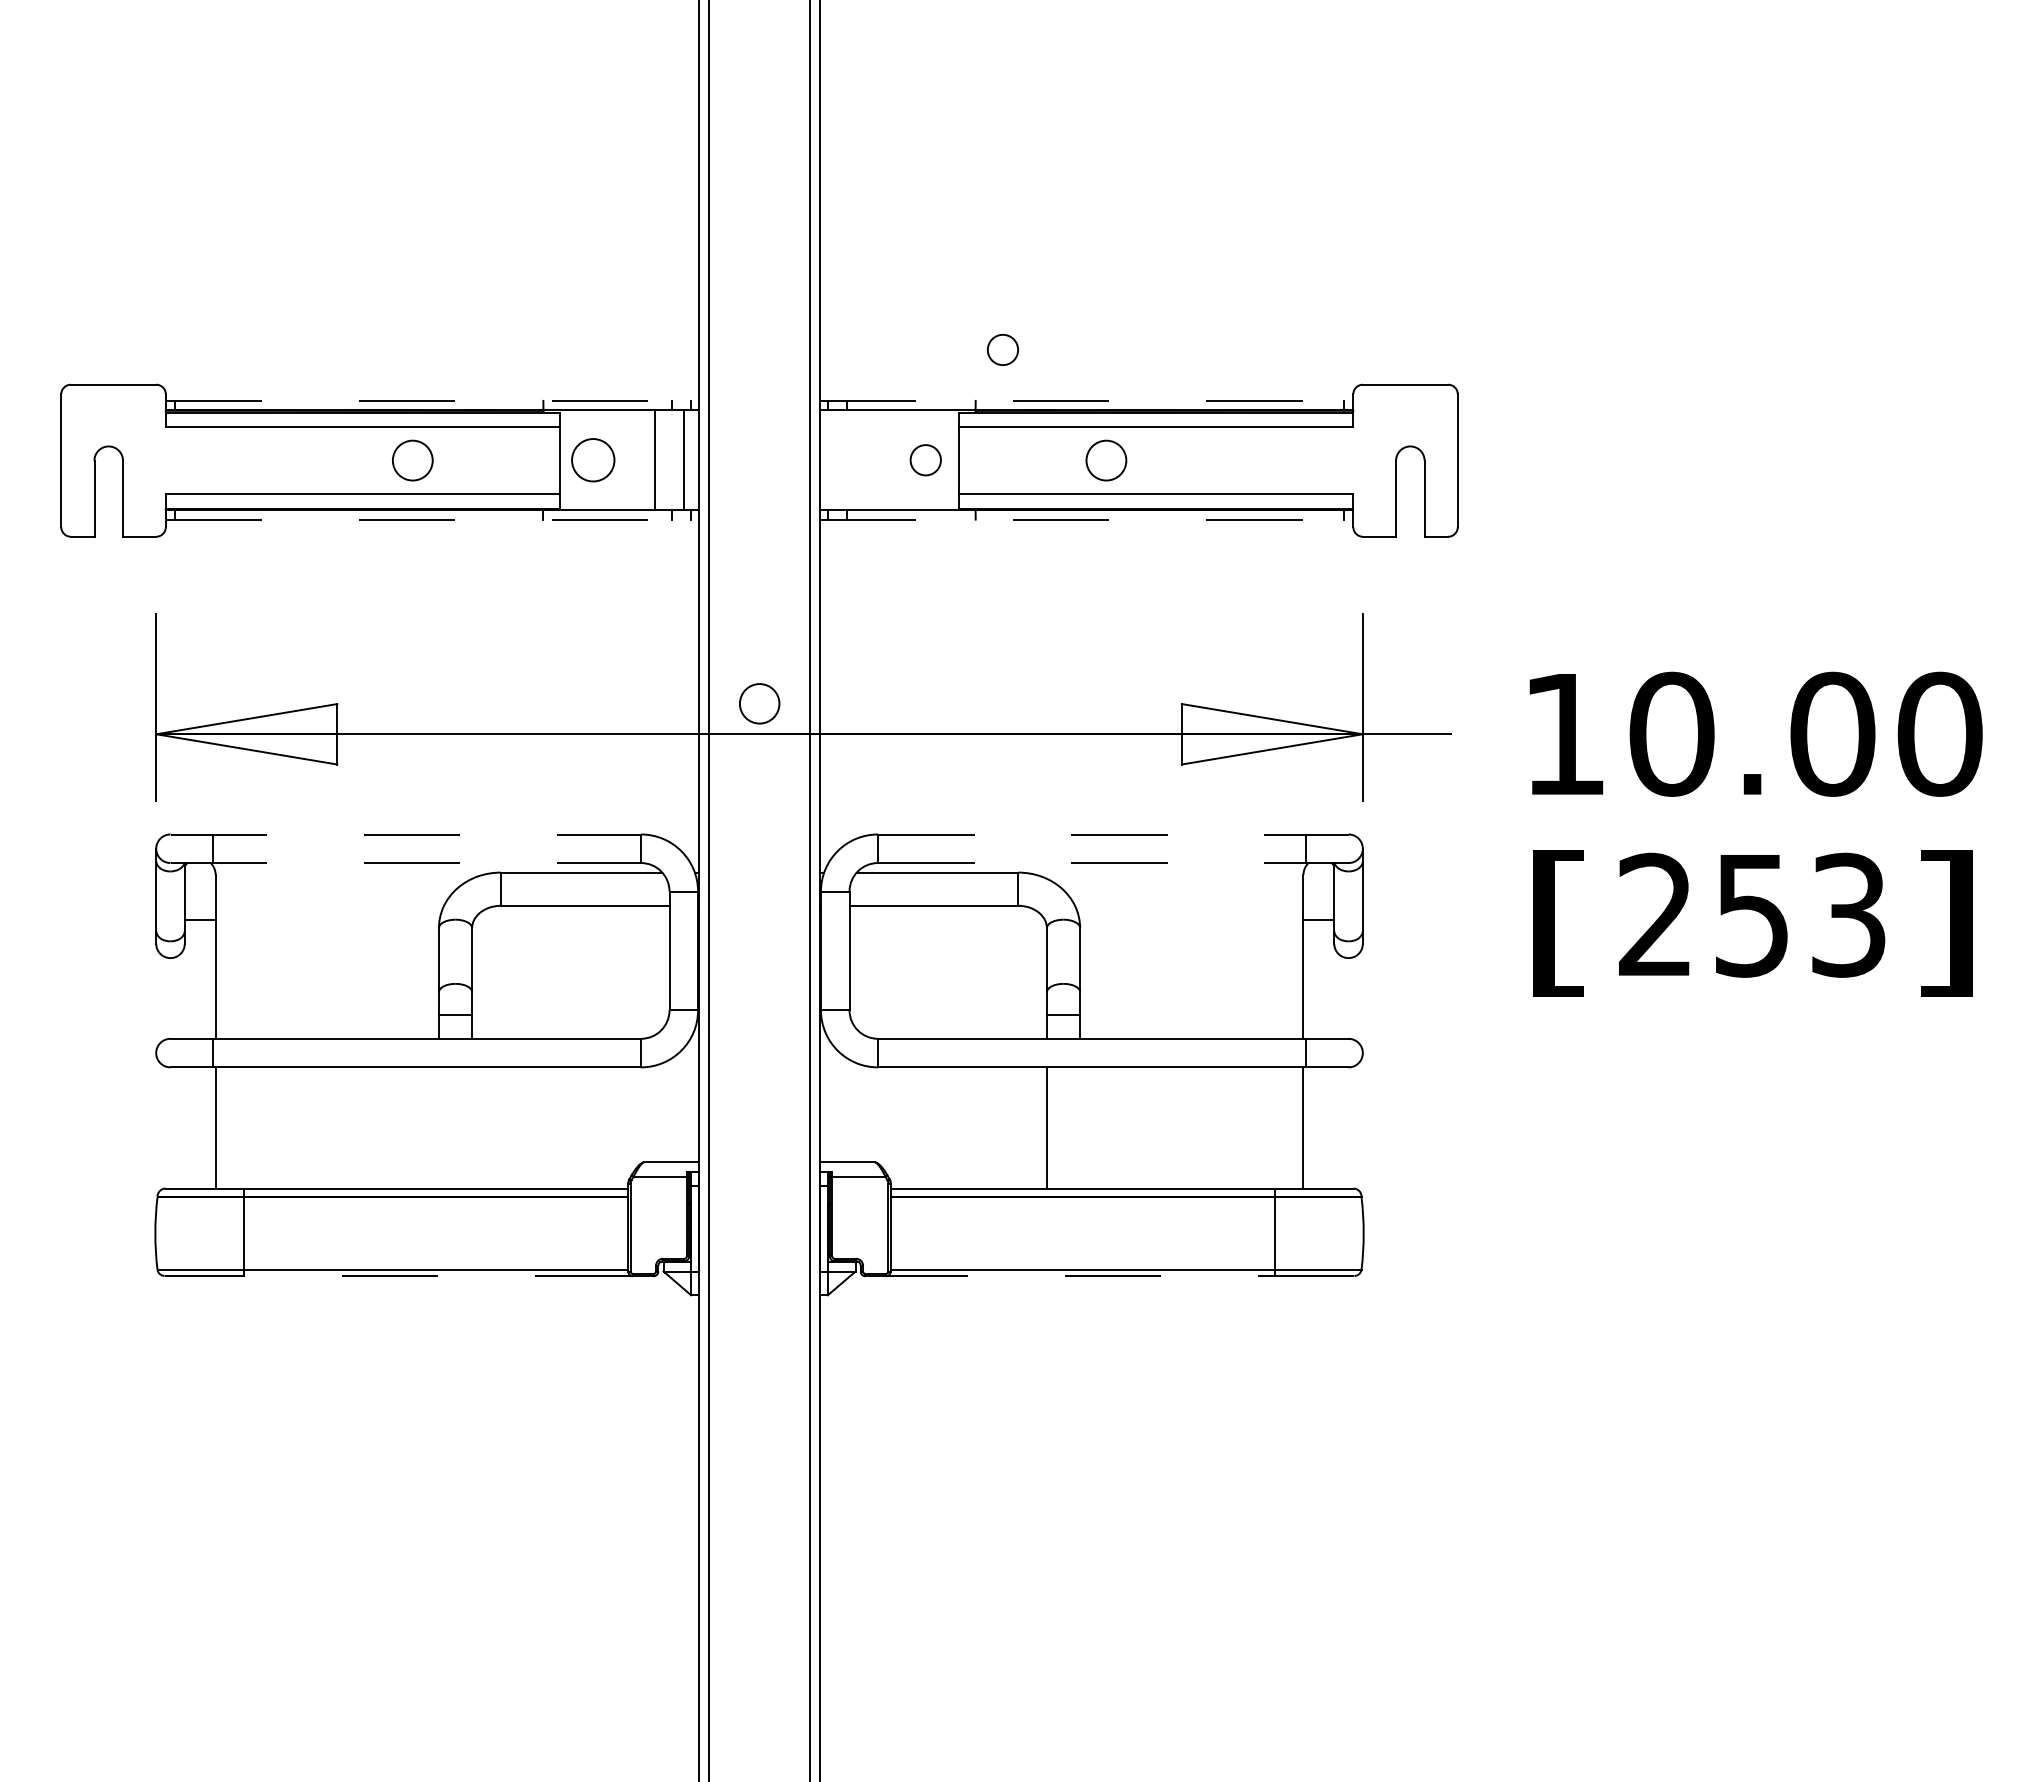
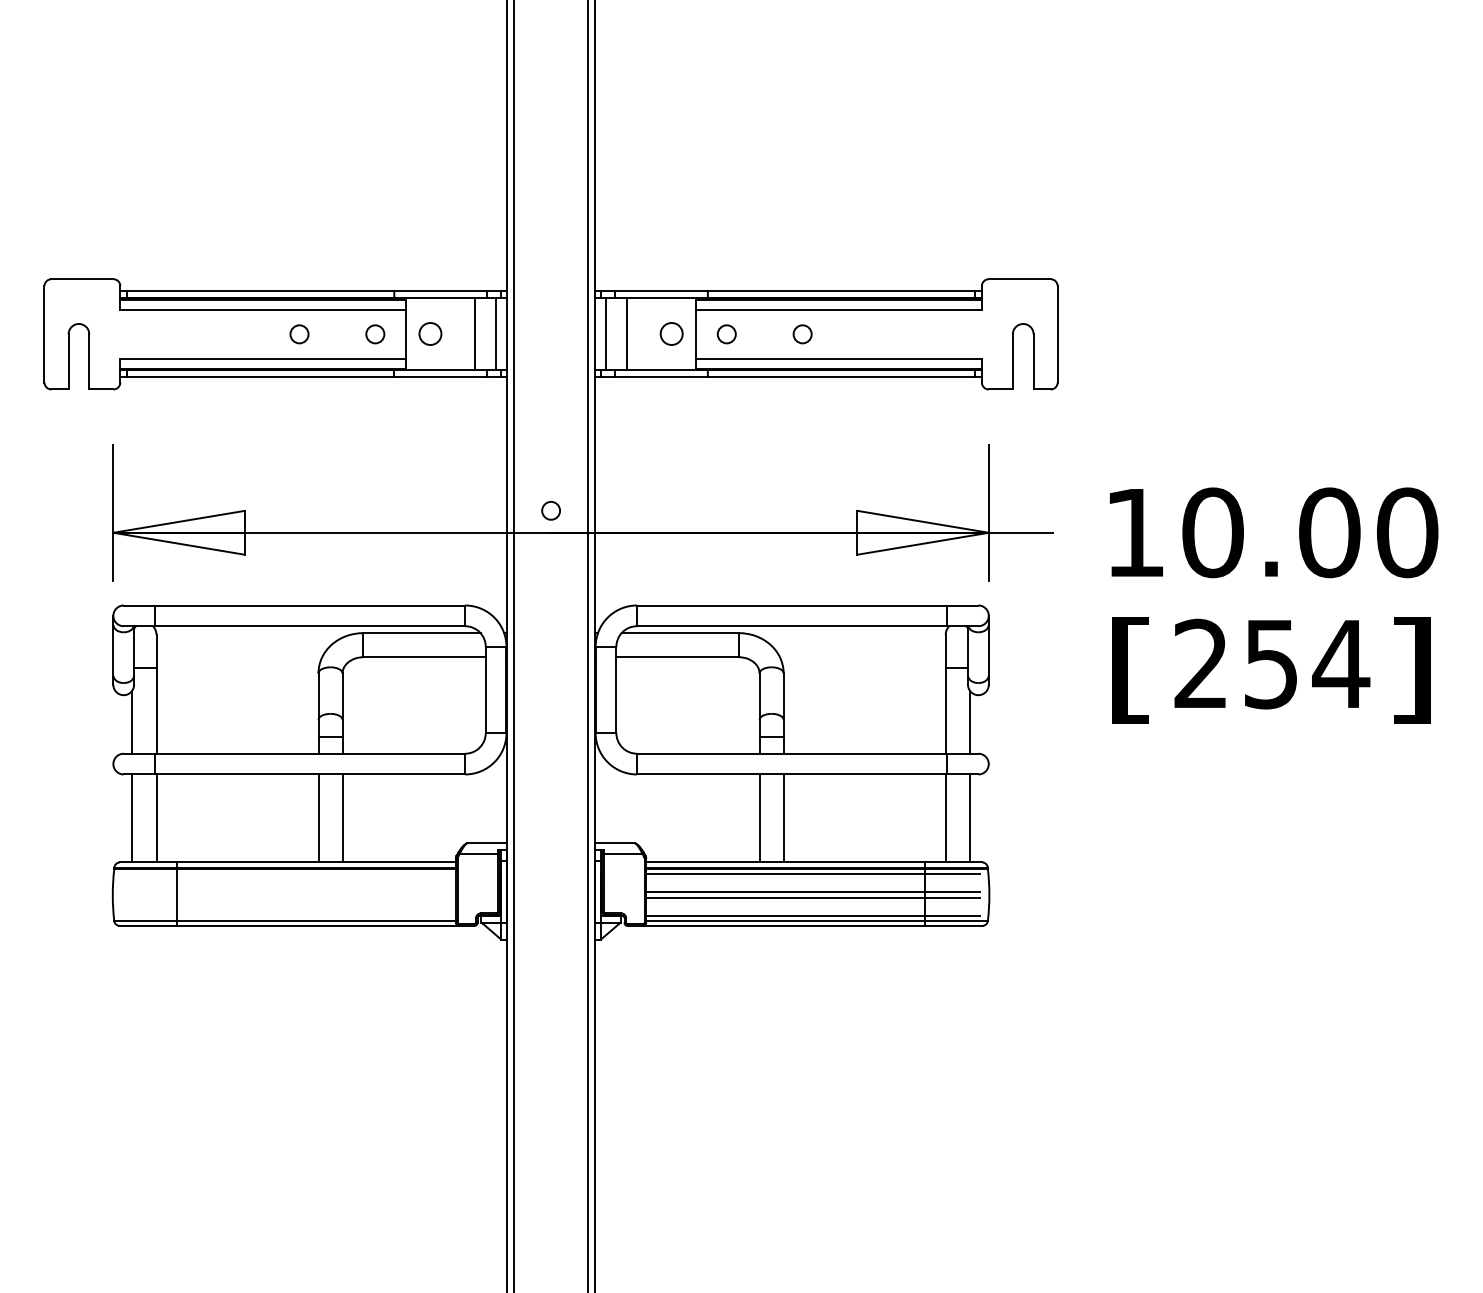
circle: (1002, 349) -> (727, 253), removed
line: (432, 400) -> (313, 290), dashed -> solid
line: (1086, 400) -> (788, 290), dashed -> solid
circle: (593, 459) -> (430, 333), size x0.71
line: (835, 459) -> (606, 333), added
line: (863, 459) -> (626, 333), added
circle: (412, 460) -> (299, 334), size x0.62
circle: (517, 460) -> (375, 334), added
circle: (1001, 460) -> (726, 334), added
circle: (1106, 460) -> (802, 334), size x0.62
line: (432, 520) -> (313, 377), dashed -> solid
line: (1086, 520) -> (788, 377), dashed -> solid
circle: (758, 703) -> (550, 510), size x0.62
line: (405, 834) -> (294, 605), dashed -> solid
line: (1112, 834) -> (807, 605), dashed -> solid
line: (405, 863) -> (294, 626), dashed -> solid
line: (1112, 863) -> (807, 626), dashed -> solid
text: (1849, 914) -> (1341, 663), 253 -> 254
line: (182, 994) -> (132, 721), added
line: (1336, 994) -> (969, 721), added
line: (182, 1128) -> (132, 818), added
line: (438, 1128) -> (318, 818), added
line: (472, 1128) -> (342, 818), added
line: (1079, 1128) -> (783, 818), added
line: (1336, 1128) -> (969, 818), added
line: (1121, 1205) -> (813, 874), added
line: (1121, 1228) -> (813, 891), added
line: (1121, 1238) -> (813, 898), added
line: (1121, 1261) -> (813, 915), added
line: (397, 1275) -> (288, 925), dashed -> solid
line: (1119, 1275) -> (812, 925), dashed -> solid

